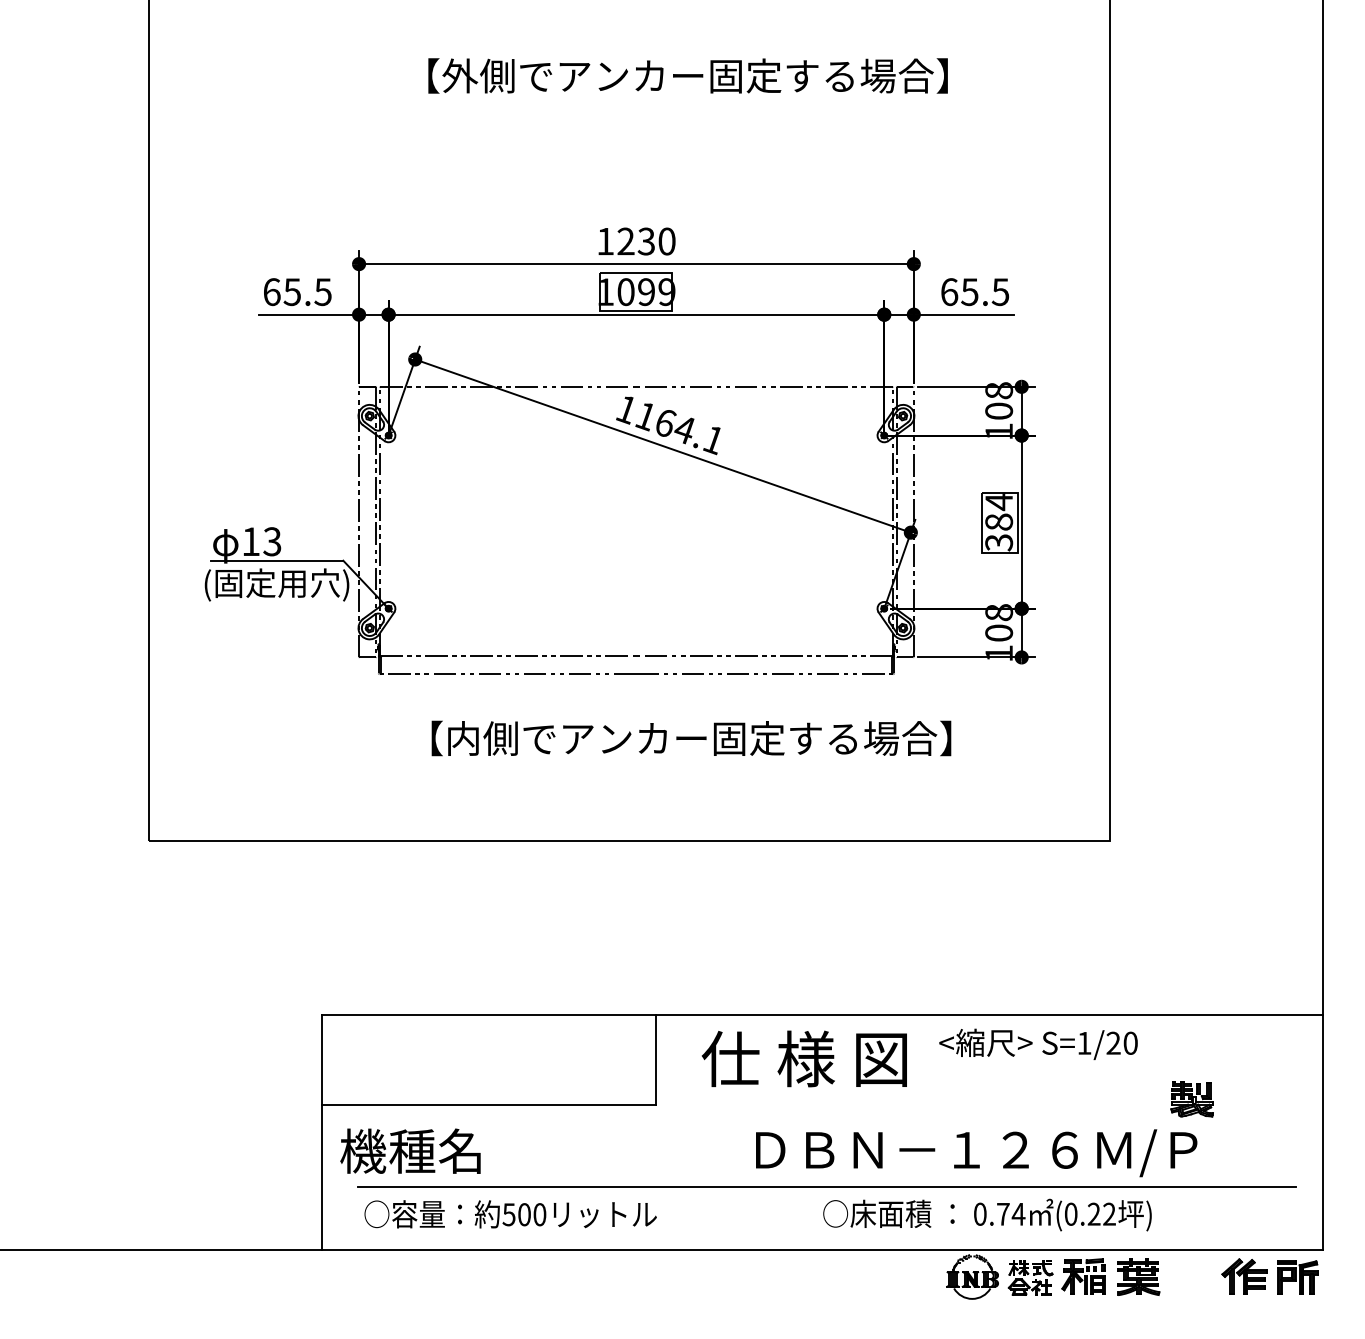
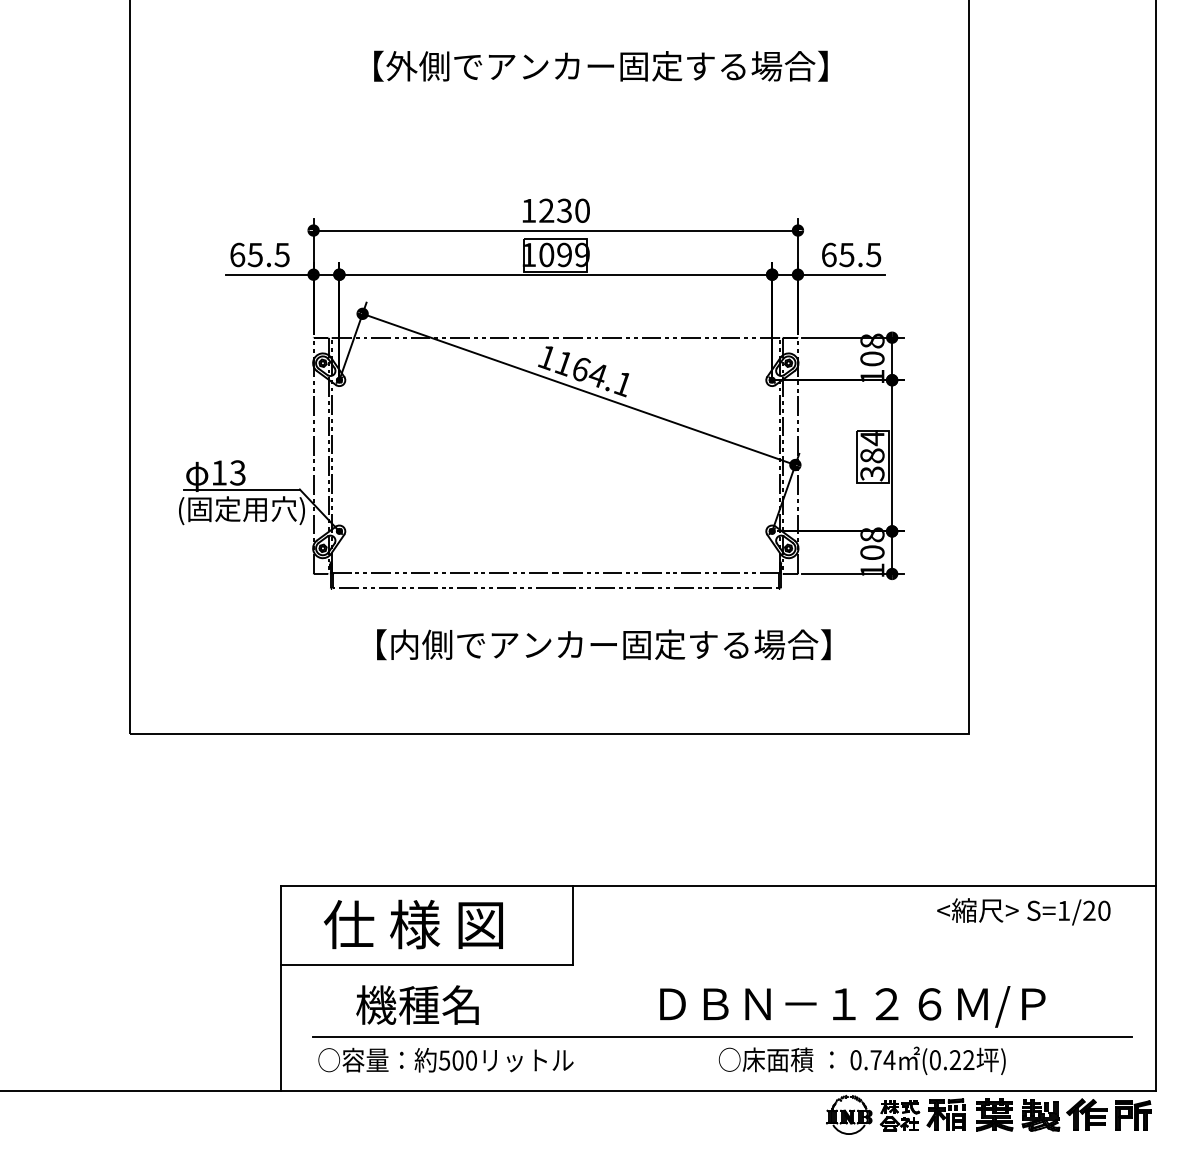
text: (1038, 1044) -> (1023, 911), moved
text: (804, 1058) -> (413, 924), moved
part: (1191, 1098) -> (1040, 1115), moved
text: (410, 1150) -> (417, 1004), moved

